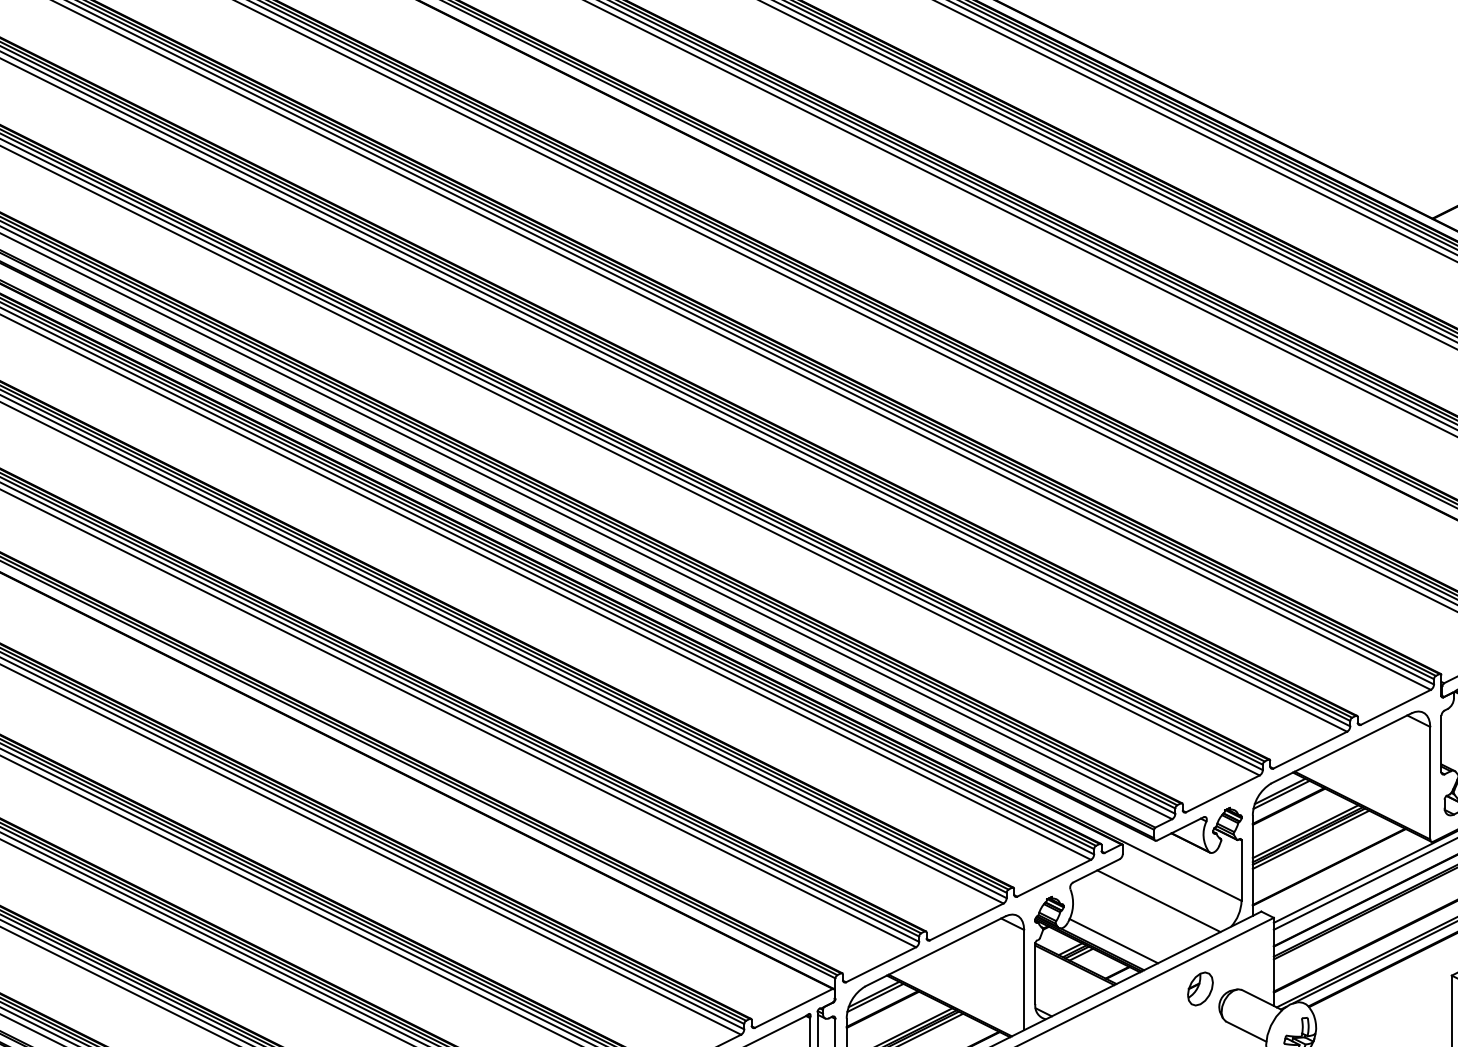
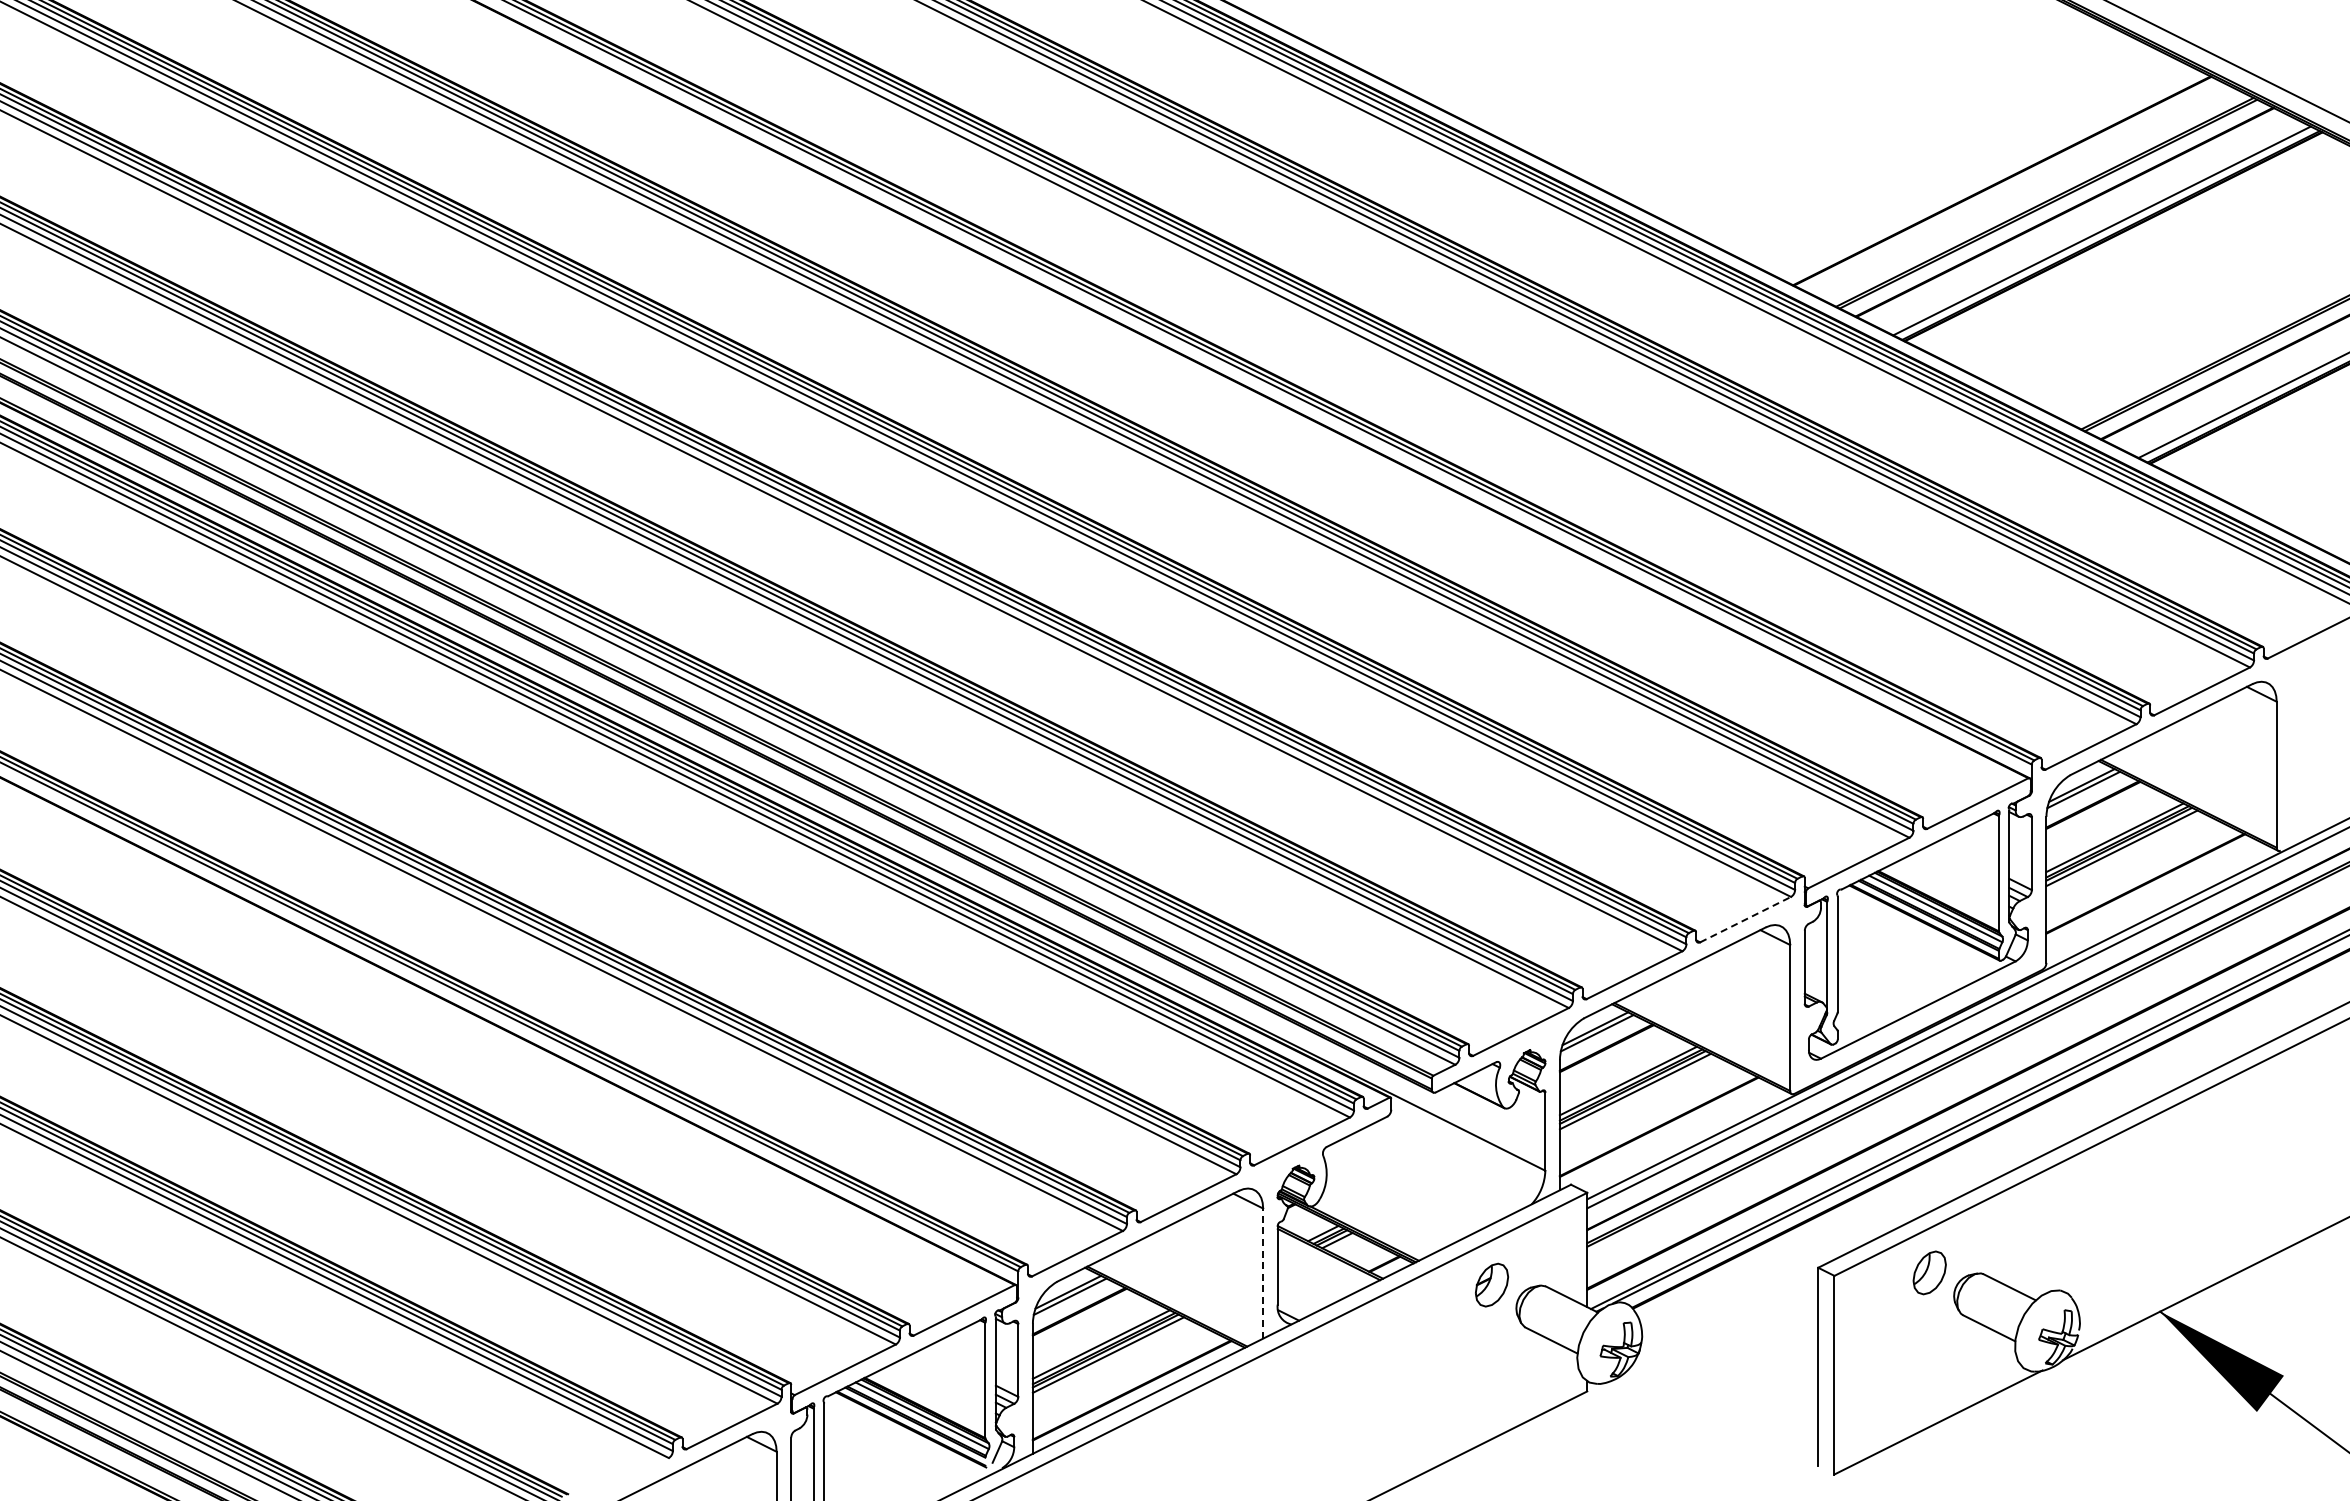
line: (1395, 707) -> (1745, 919), solid -> dashed
line: (1159, 901) -> (1438, 1171), removed
line: (1113, 940) -> (1379, 1222), removed
line: (1024, 980) -> (1263, 1273), solid -> dashed

